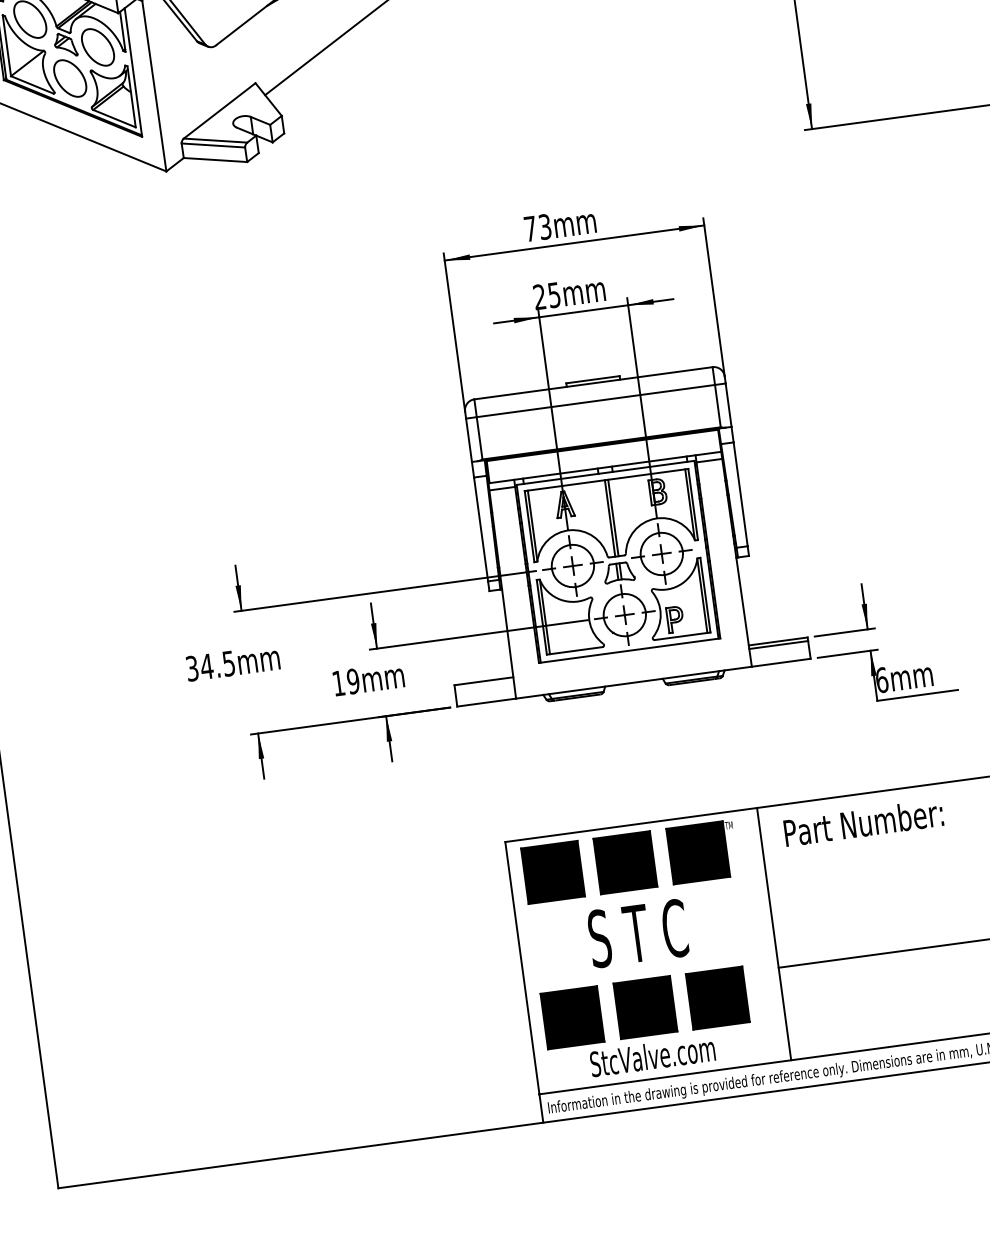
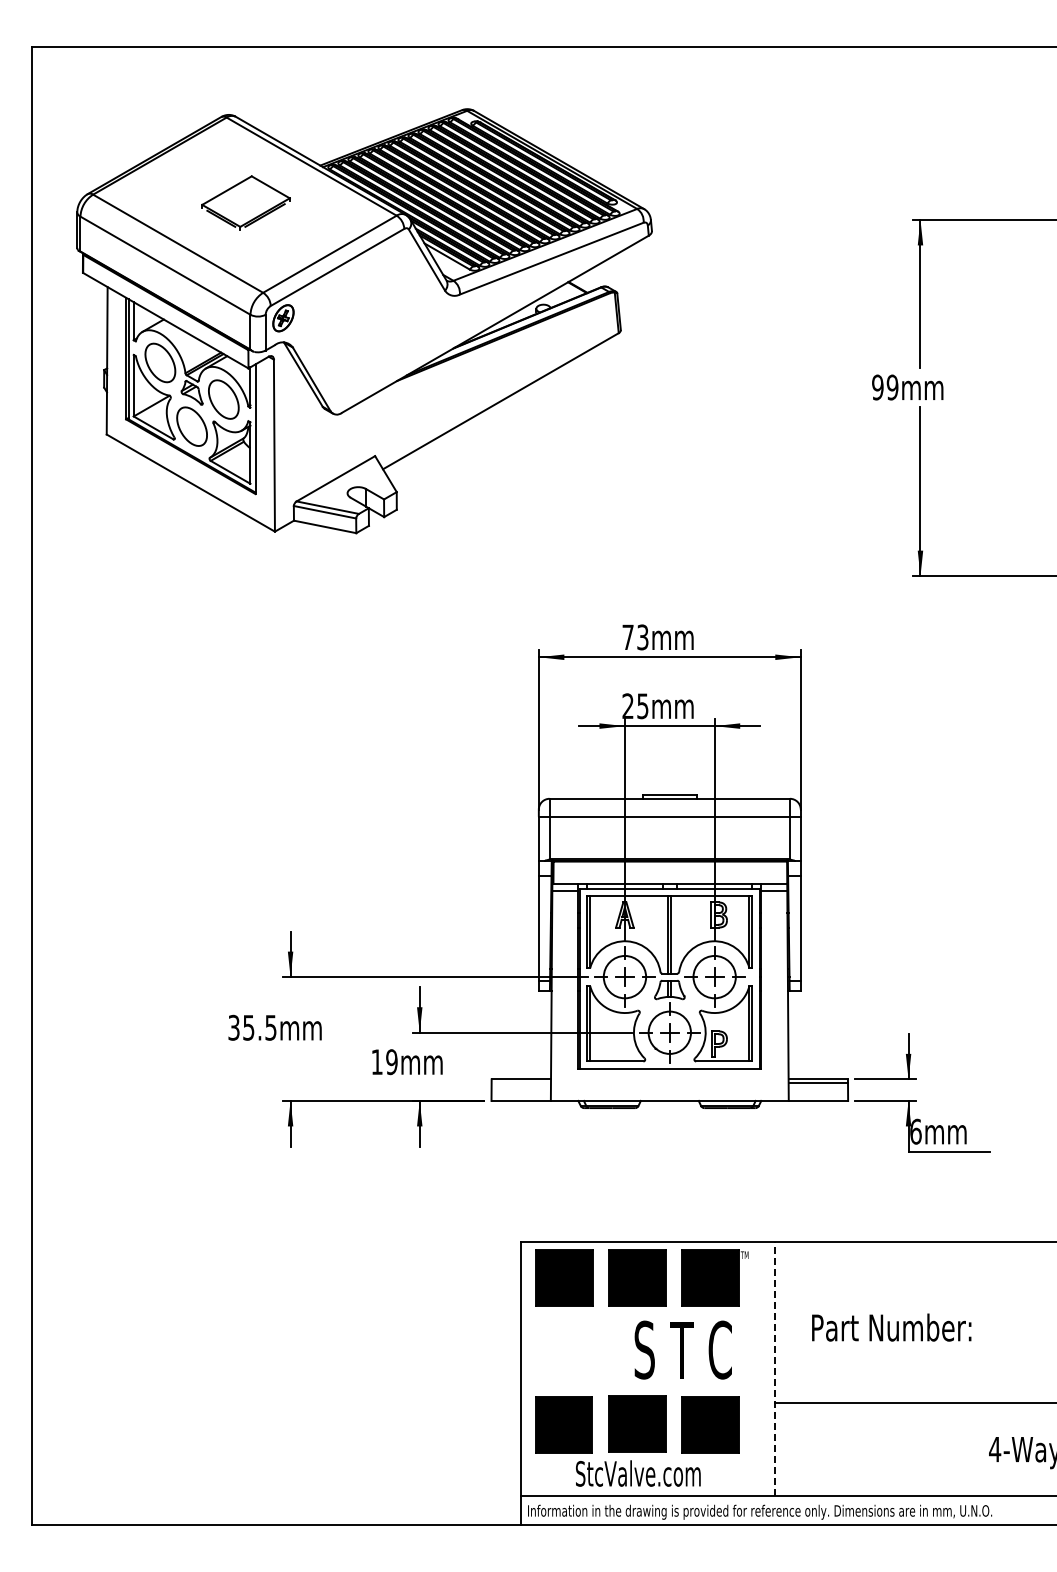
text: (206, 666) -> (248, 1027), 34.5mm -> 35.5mm
text: (863, 822) -> (891, 1327), moved
text: (637, 933) -> (682, 1349), moved
line: (774, 933) -> (775, 1368), solid -> dashed

